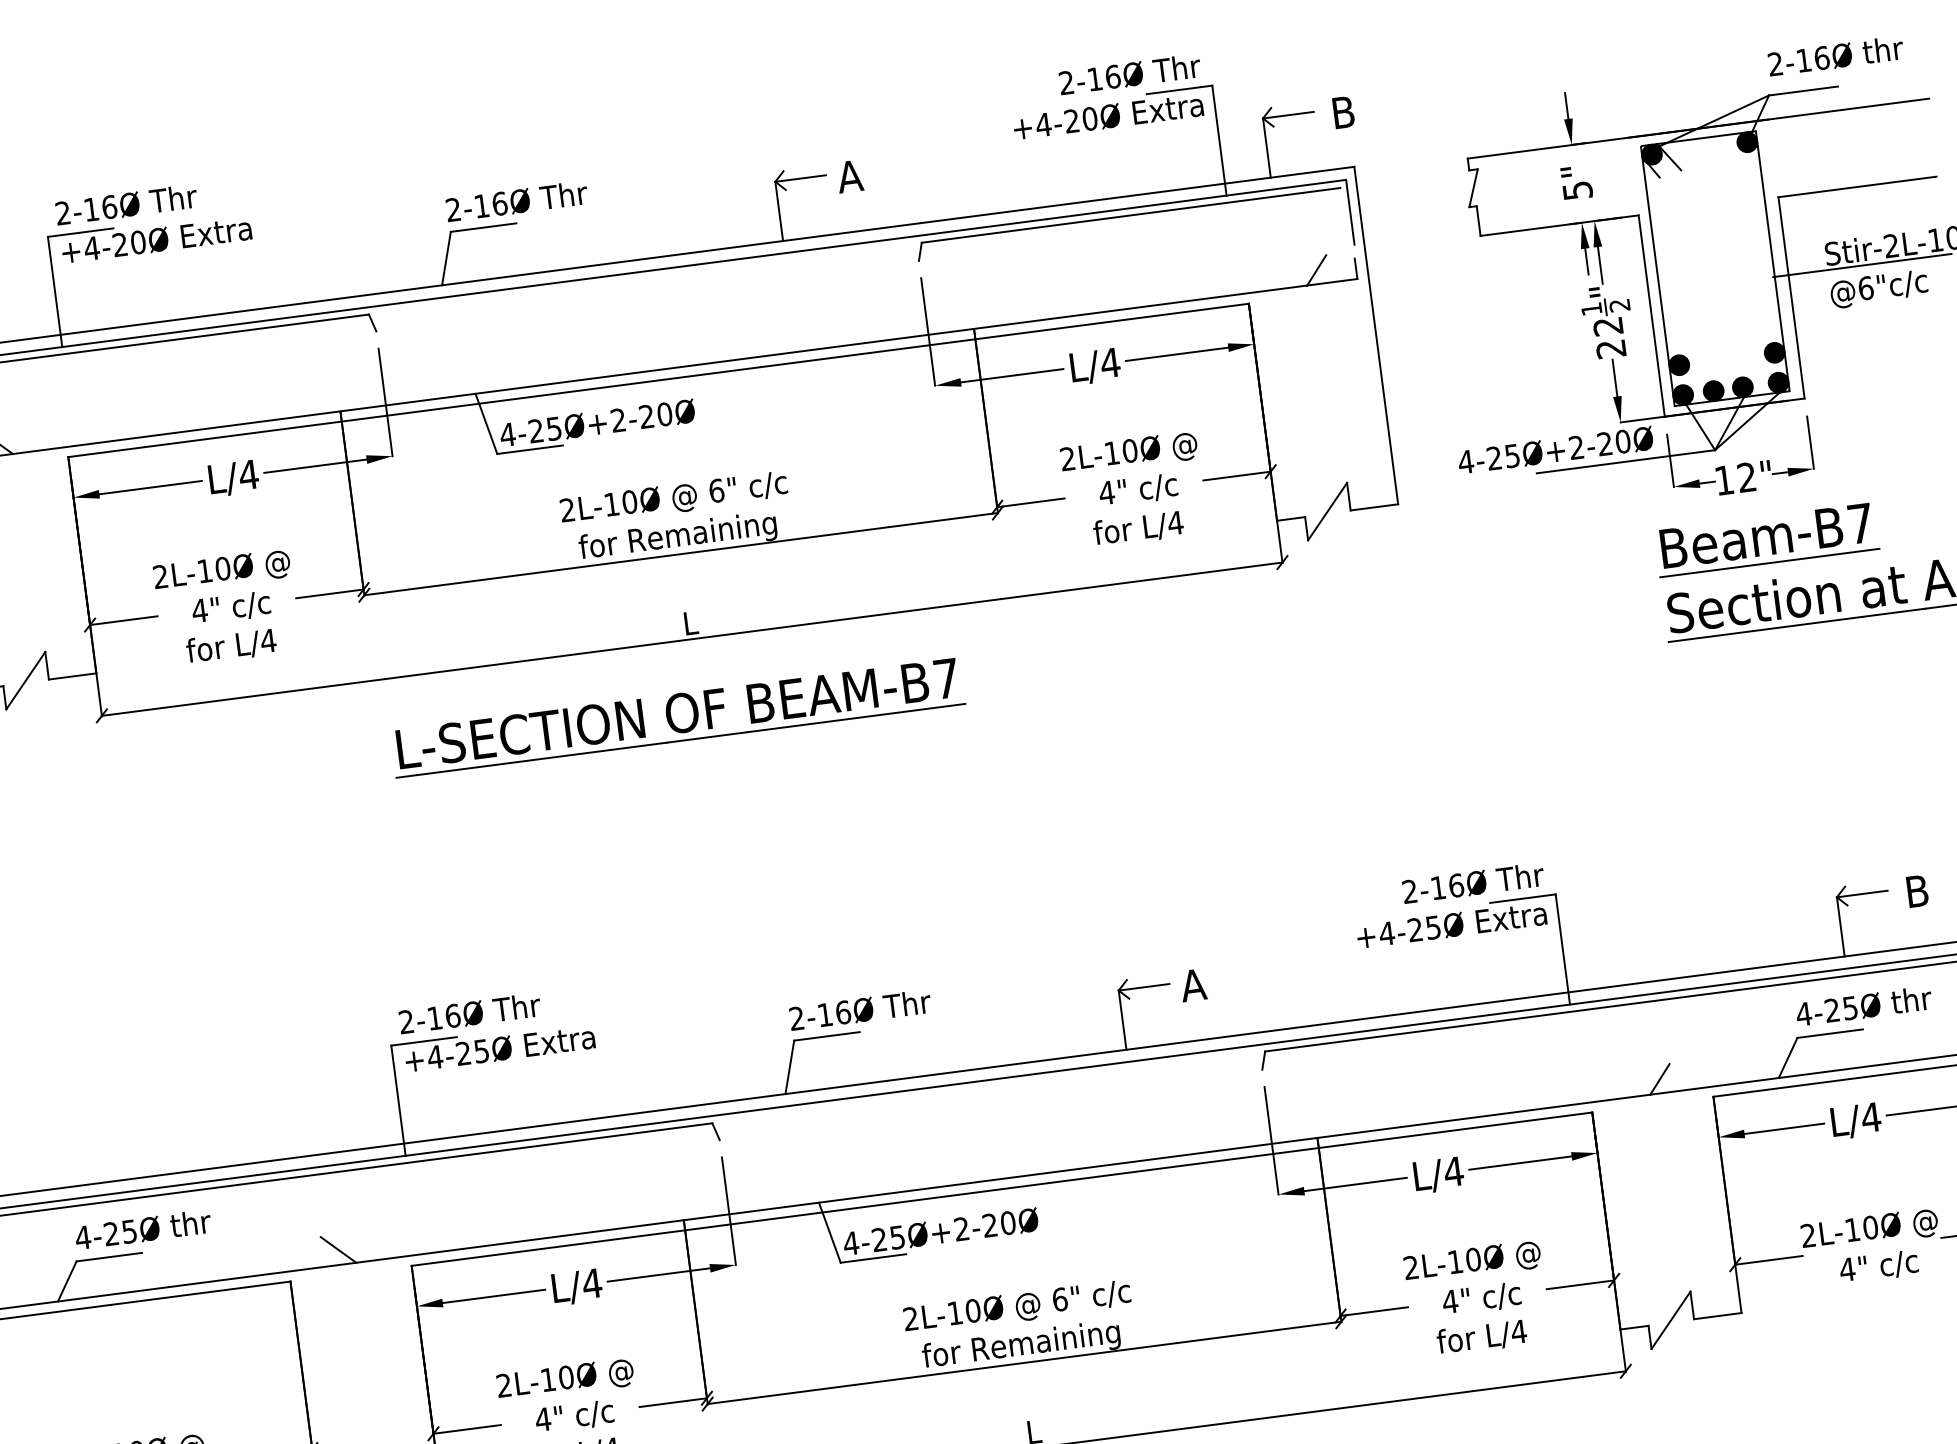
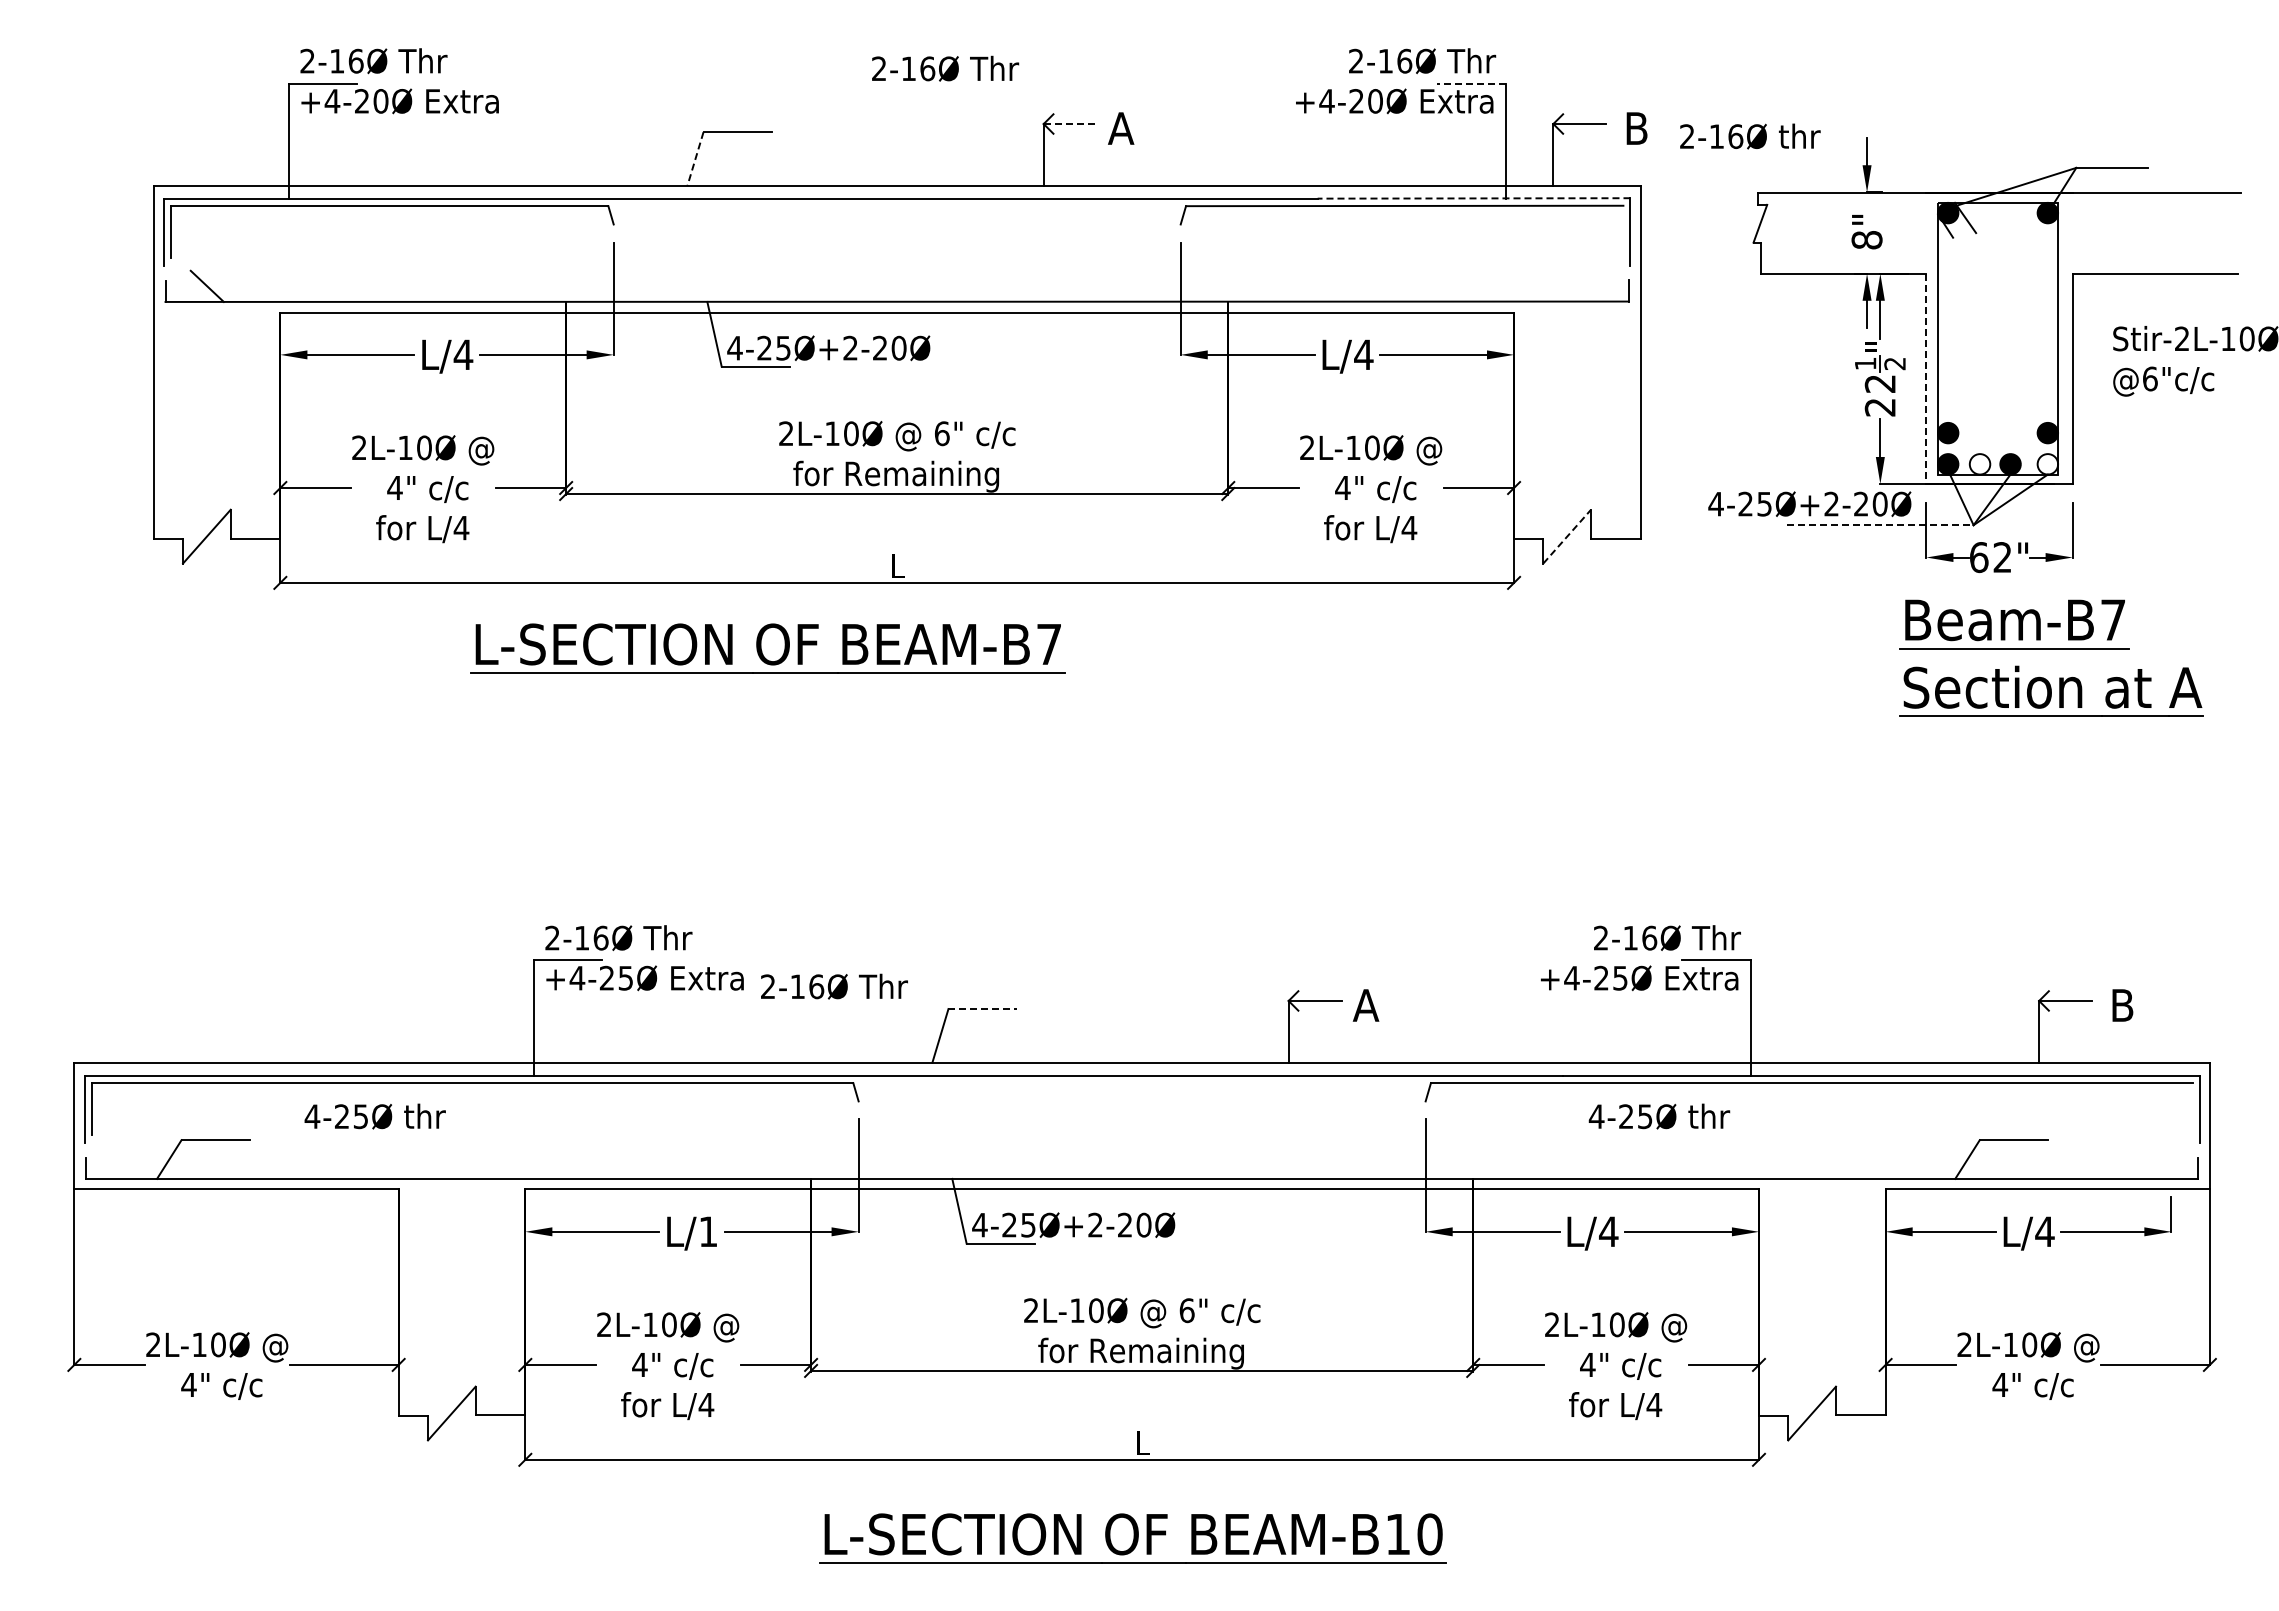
text: (1836, 56) -> (1750, 136), moved
line: (1178, 90) -> (1470, 83), solid -> dashed
line: (801, 178) -> (1070, 124), solid -> dashed
text: (1577, 191) -> (1866, 240), 5" -> 8"
line: (1195, 199) -> (1473, 198), solid -> dashed
text: (516, 201) -> (945, 68), moved
line: (446, 259) -> (695, 159), solid -> dashed
line: (1862, 265) -> (2149, 355), removed
line: (1316, 270) -> (1587, 287), removed
line: (1651, 316) -> (1926, 379), solid -> dashed
fill: (1778, 382) -> (2047, 464), removed
fill: (1713, 391) -> (1979, 464), removed
line: (1626, 462) -> (1880, 525), solid -> dashed
text: (1724, 480) -> (1979, 557), 12" -> 62"
line: (1327, 511) -> (1567, 536), solid -> dashed
part: (677, 717) -> (767, 648), moved
text: (1864, 1006) -> (1659, 1116), moved
text: (860, 1010) -> (834, 986), moved
line: (827, 1036) -> (983, 1009), solid -> dashed
line: (1659, 1078) -> (1832, 1163), removed
text: (142, 1229) -> (374, 1116), moved
line: (337, 1249) -> (451, 1162), removed
text: (592, 1283) -> (708, 1231), L/4 -> L/1

